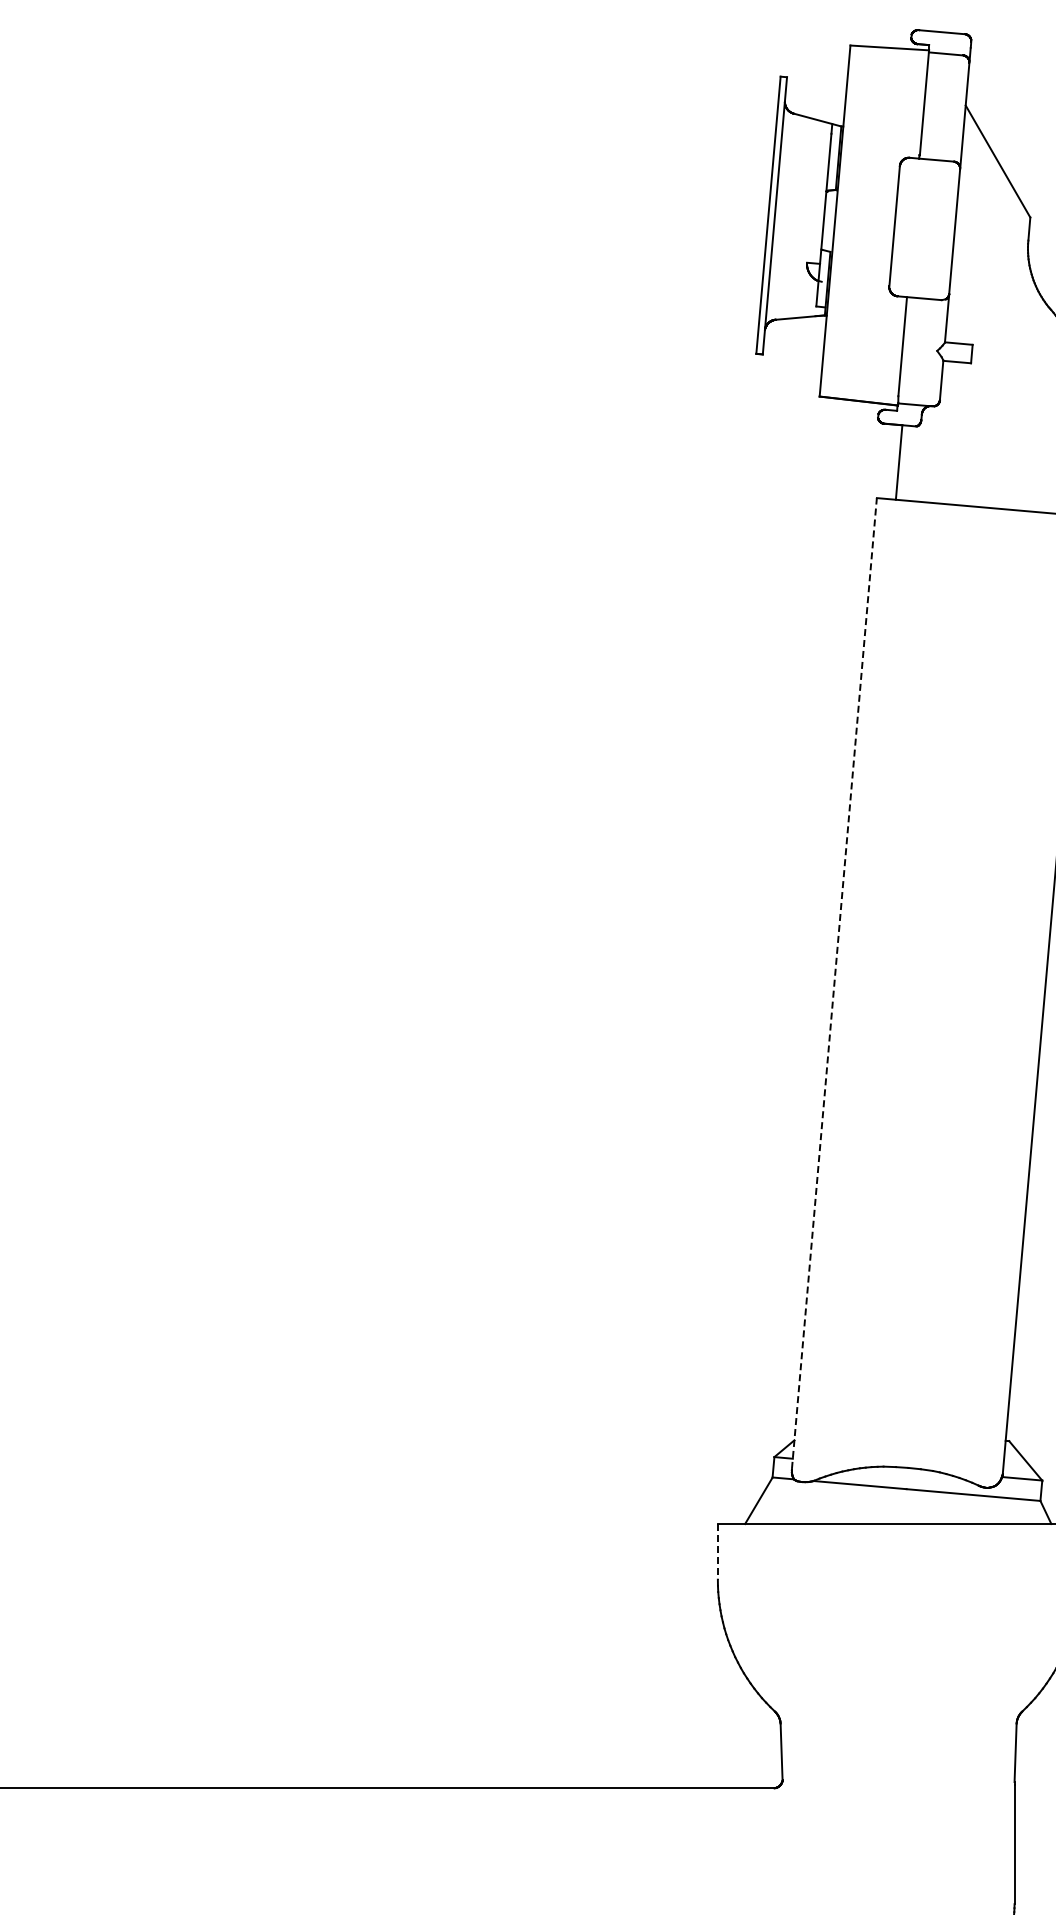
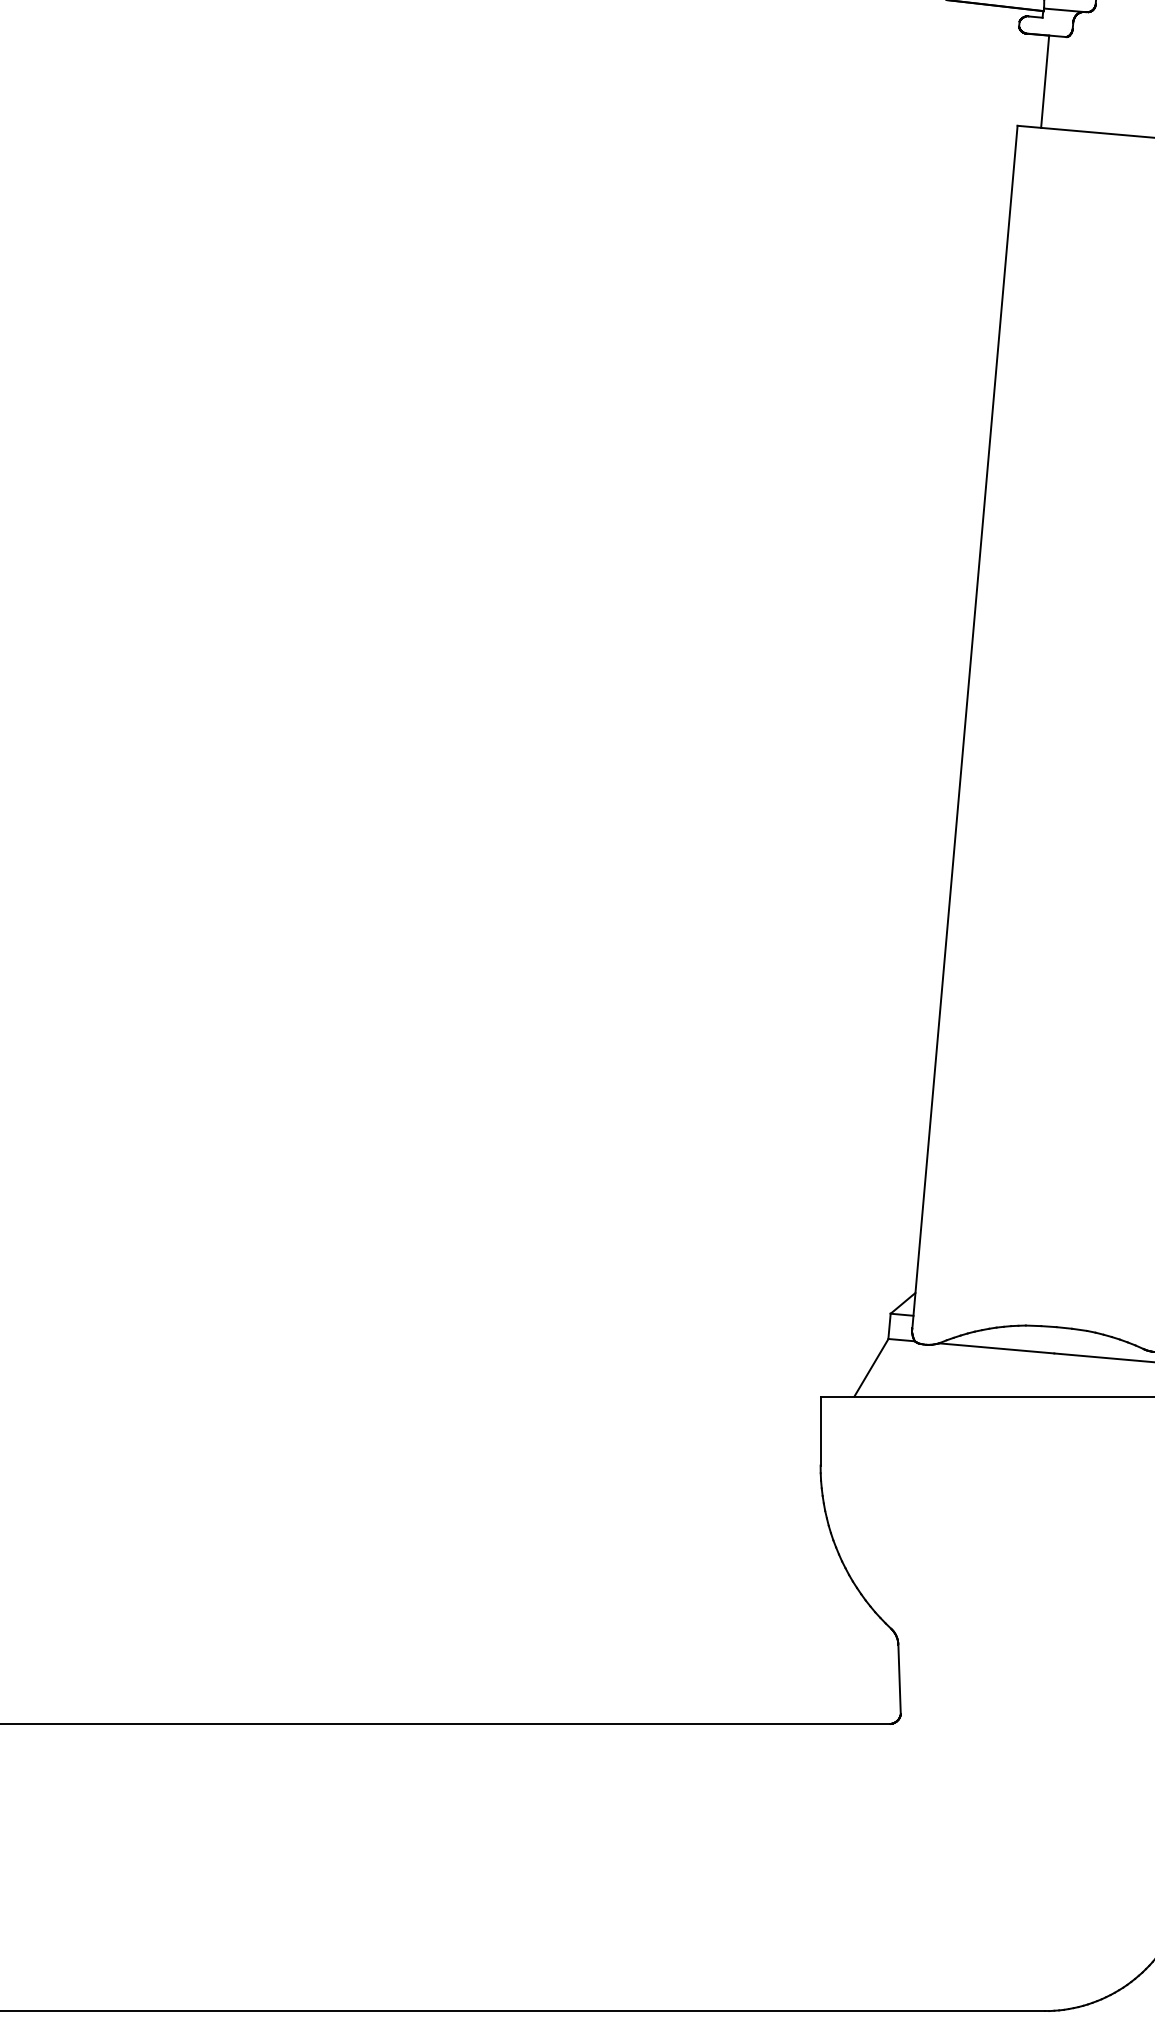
line: (834, 982) -> (965, 725), dashed -> solid
line: (717, 1551) -> (820, 1430), dashed -> solid

